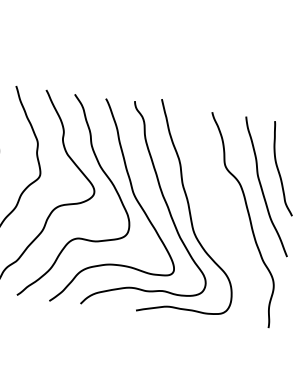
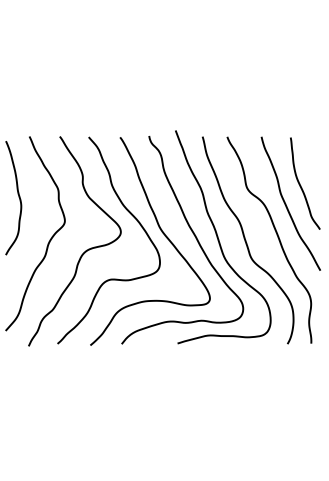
curve: (217, 217) -> (246, 240), added

